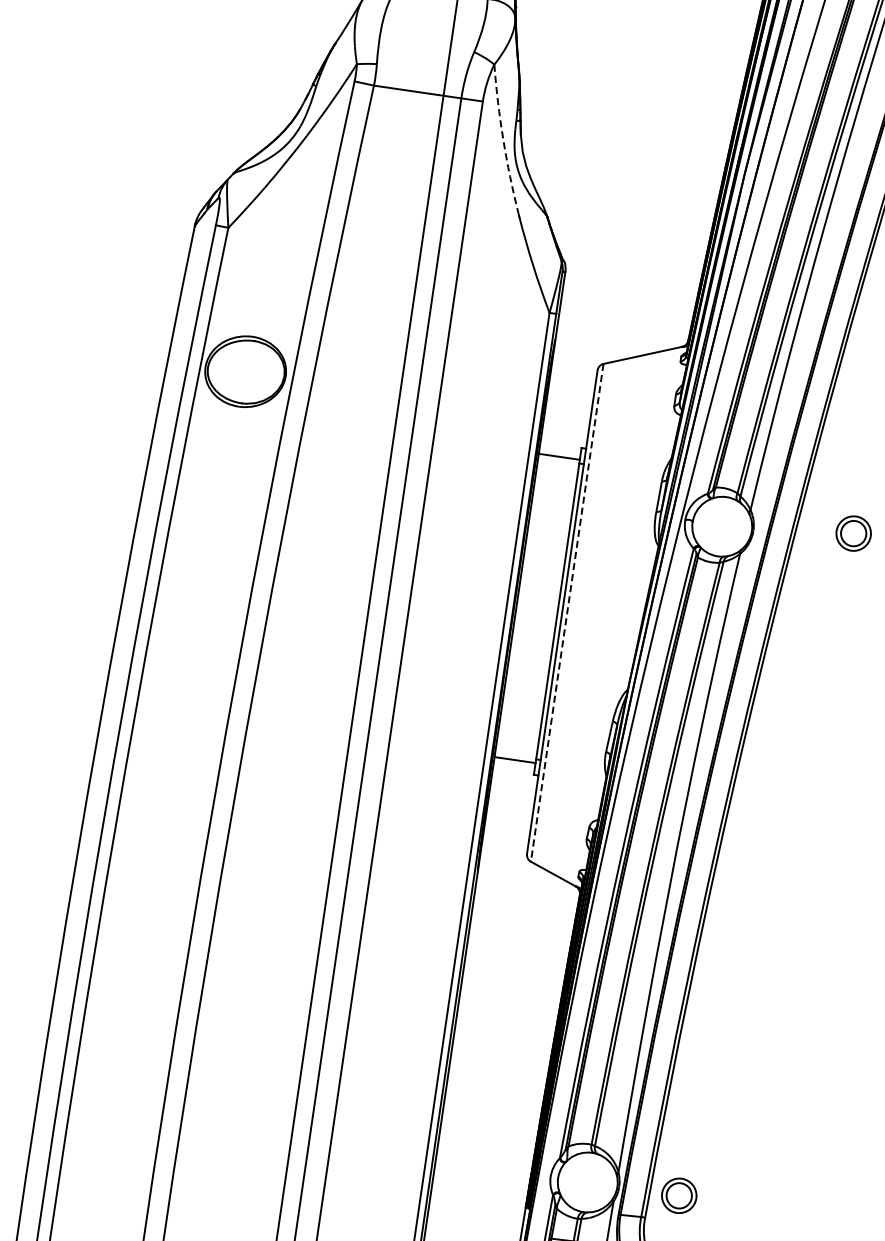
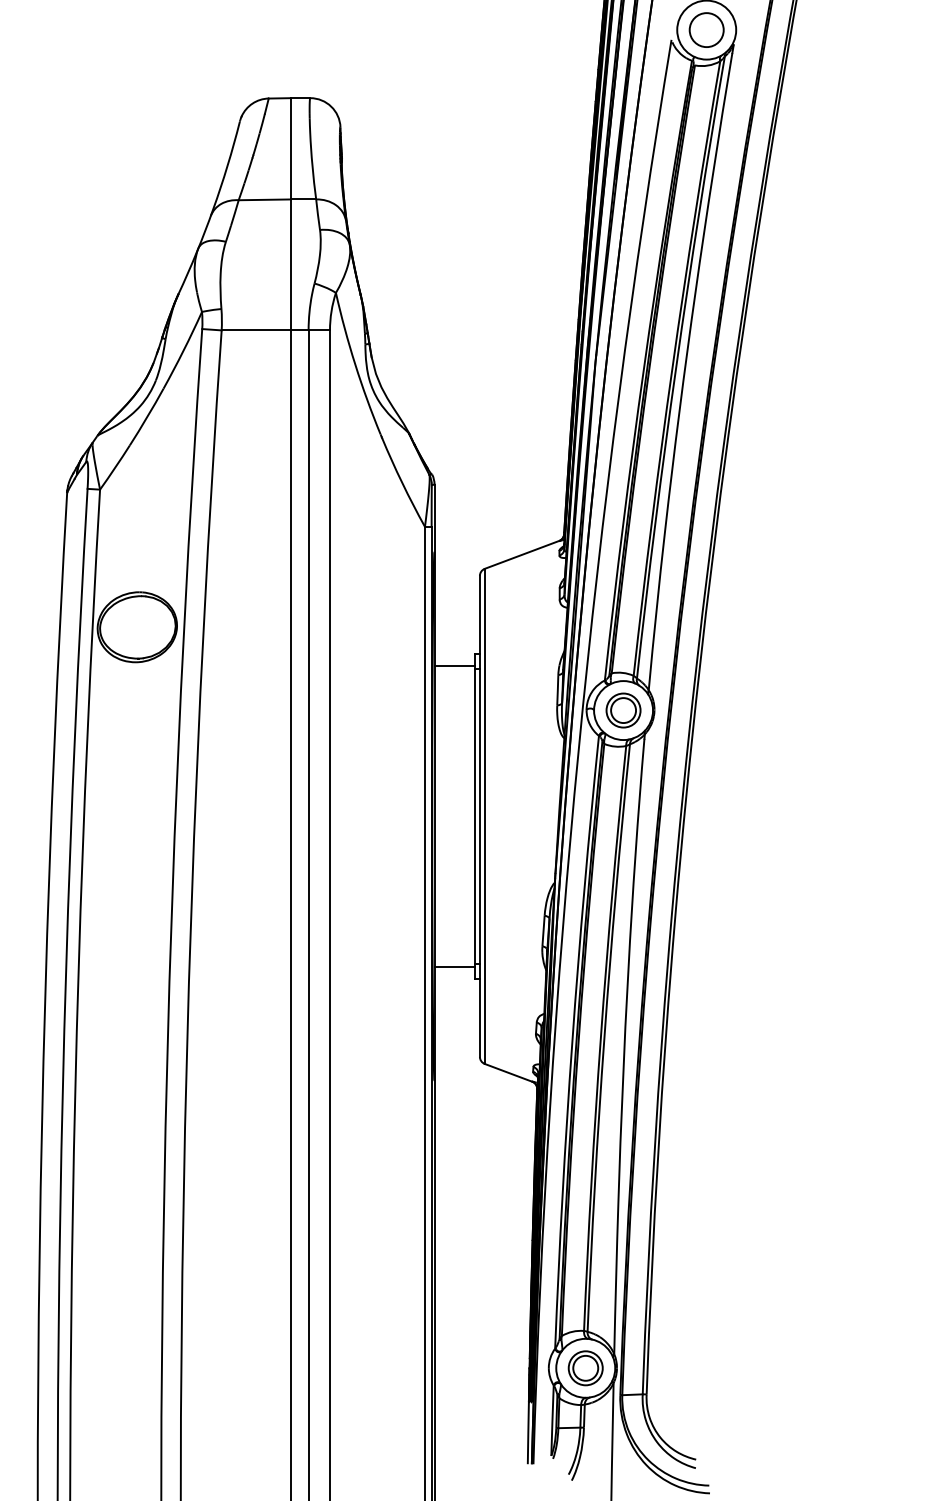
arc: (503, 139) -> (355, 364), dashed -> solid
part: (853, 533) -> (623, 710), moved
line: (566, 612) -> (484, 816), dashed -> solid
part: (678, 1195) -> (585, 1368), moved

